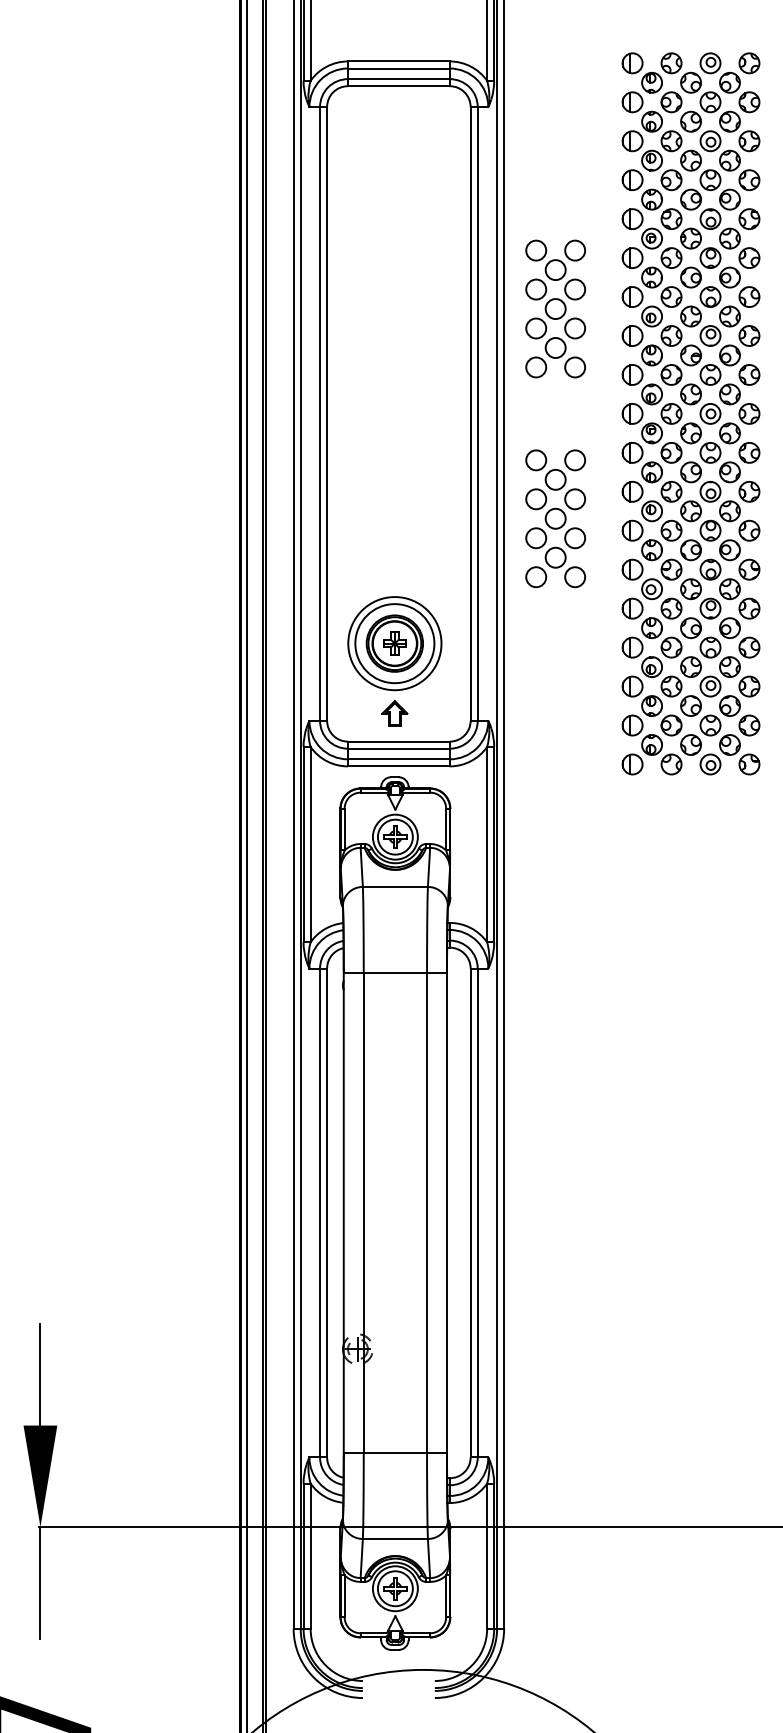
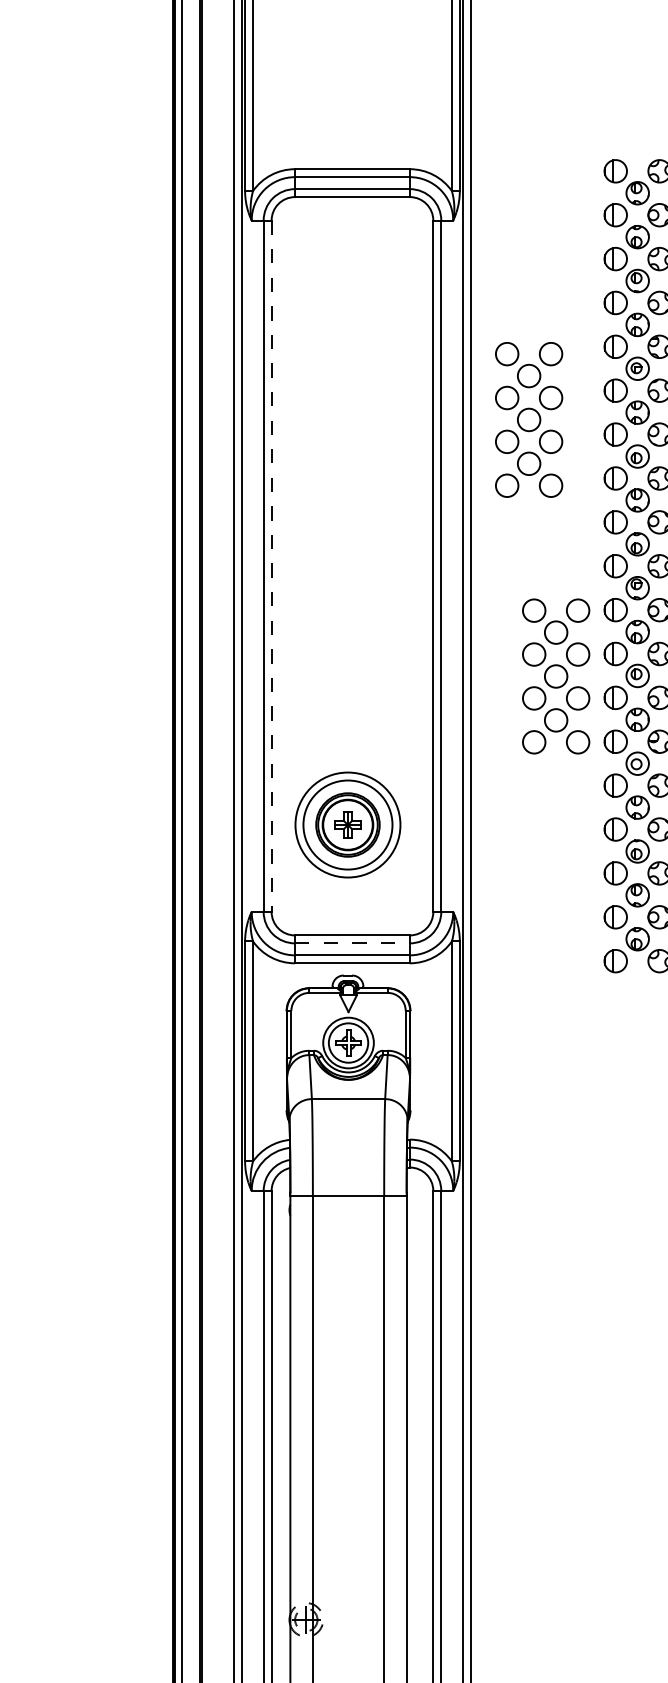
part: (555, 308) -> (528, 419), moved
line: (327, 413) -> (272, 565), solid -> dashed
part: (555, 518) -> (555, 676), moved
part: (394, 712) -> (347, 902), removed
line: (398, 748) -> (352, 943), solid -> dashed

